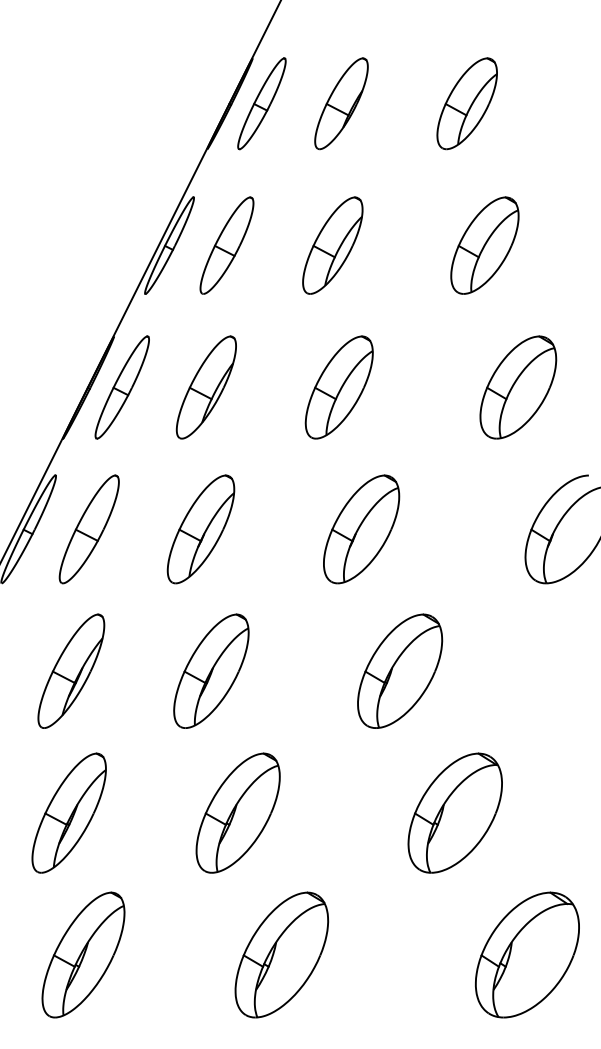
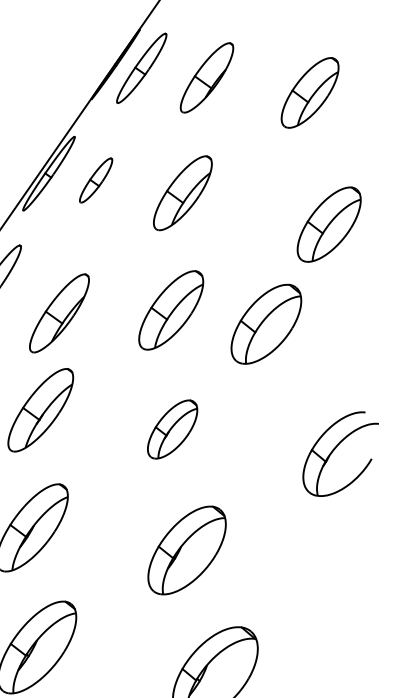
part: (226, 245) -> (95, 180), size x0.6
part: (484, 245) -> (328, 224), moved
part: (205, 387) -> (58, 313), moved
part: (518, 387) -> (266, 324), moved
part: (361, 529) -> (172, 429), size x0.7

